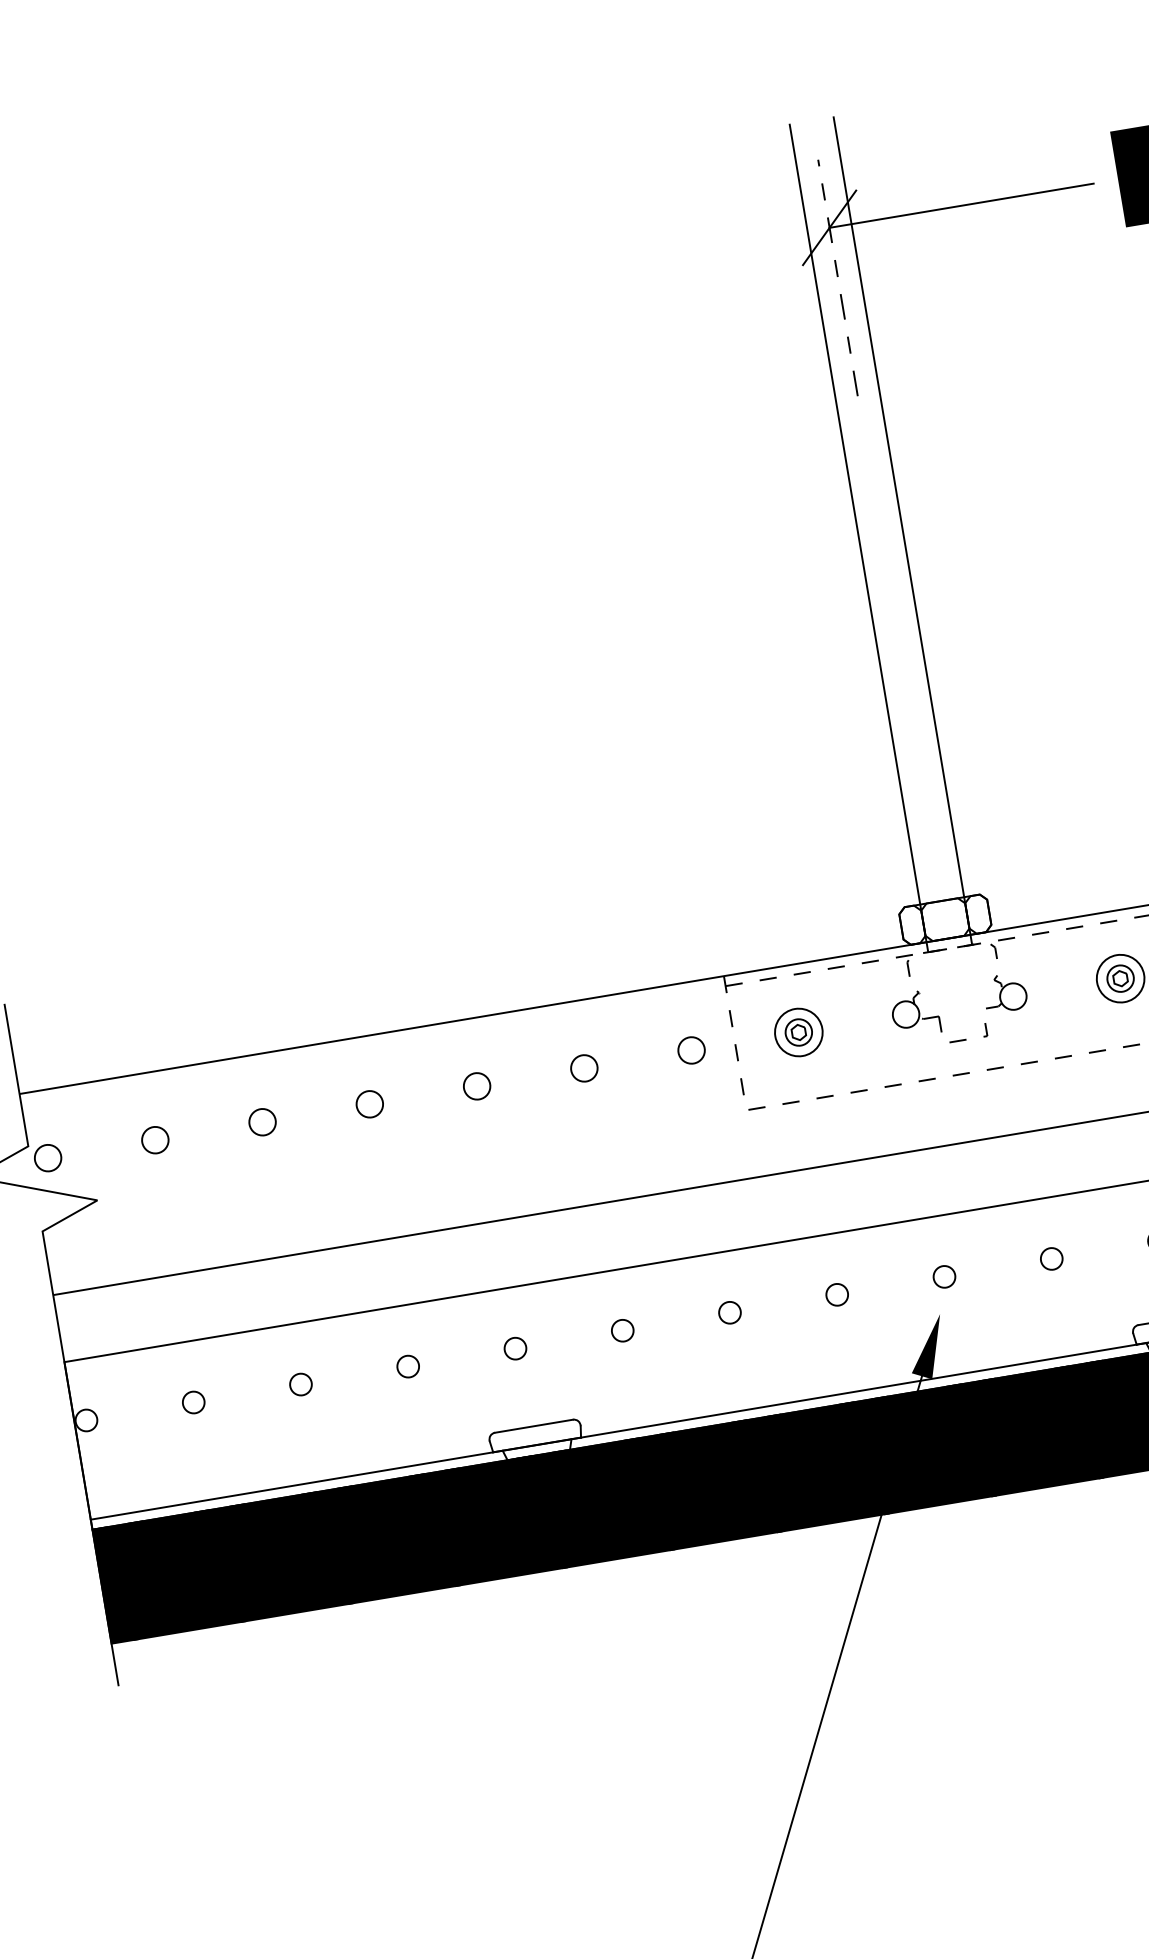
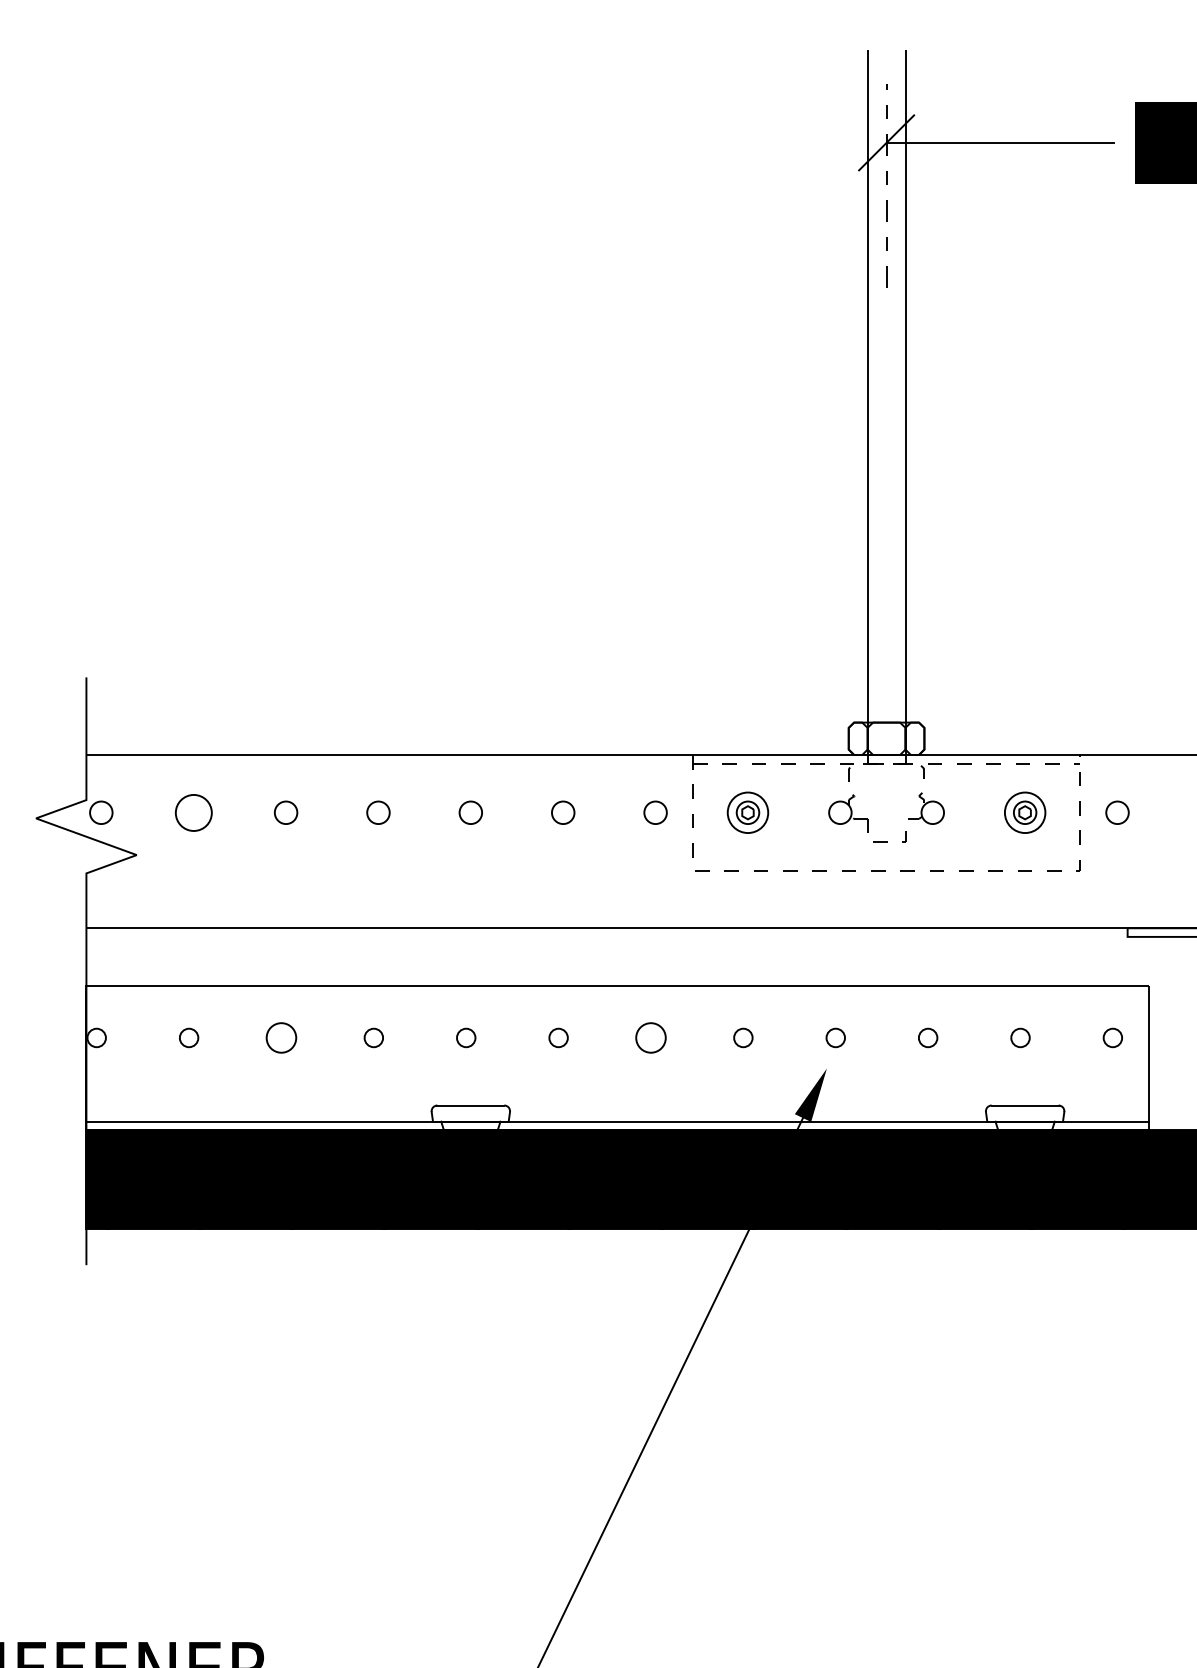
circle: (155, 1139) -> (193, 812), size x1.6
circle: (729, 1312) -> (650, 1037), size x1.6
circle: (300, 1384) -> (281, 1037), size x1.6

